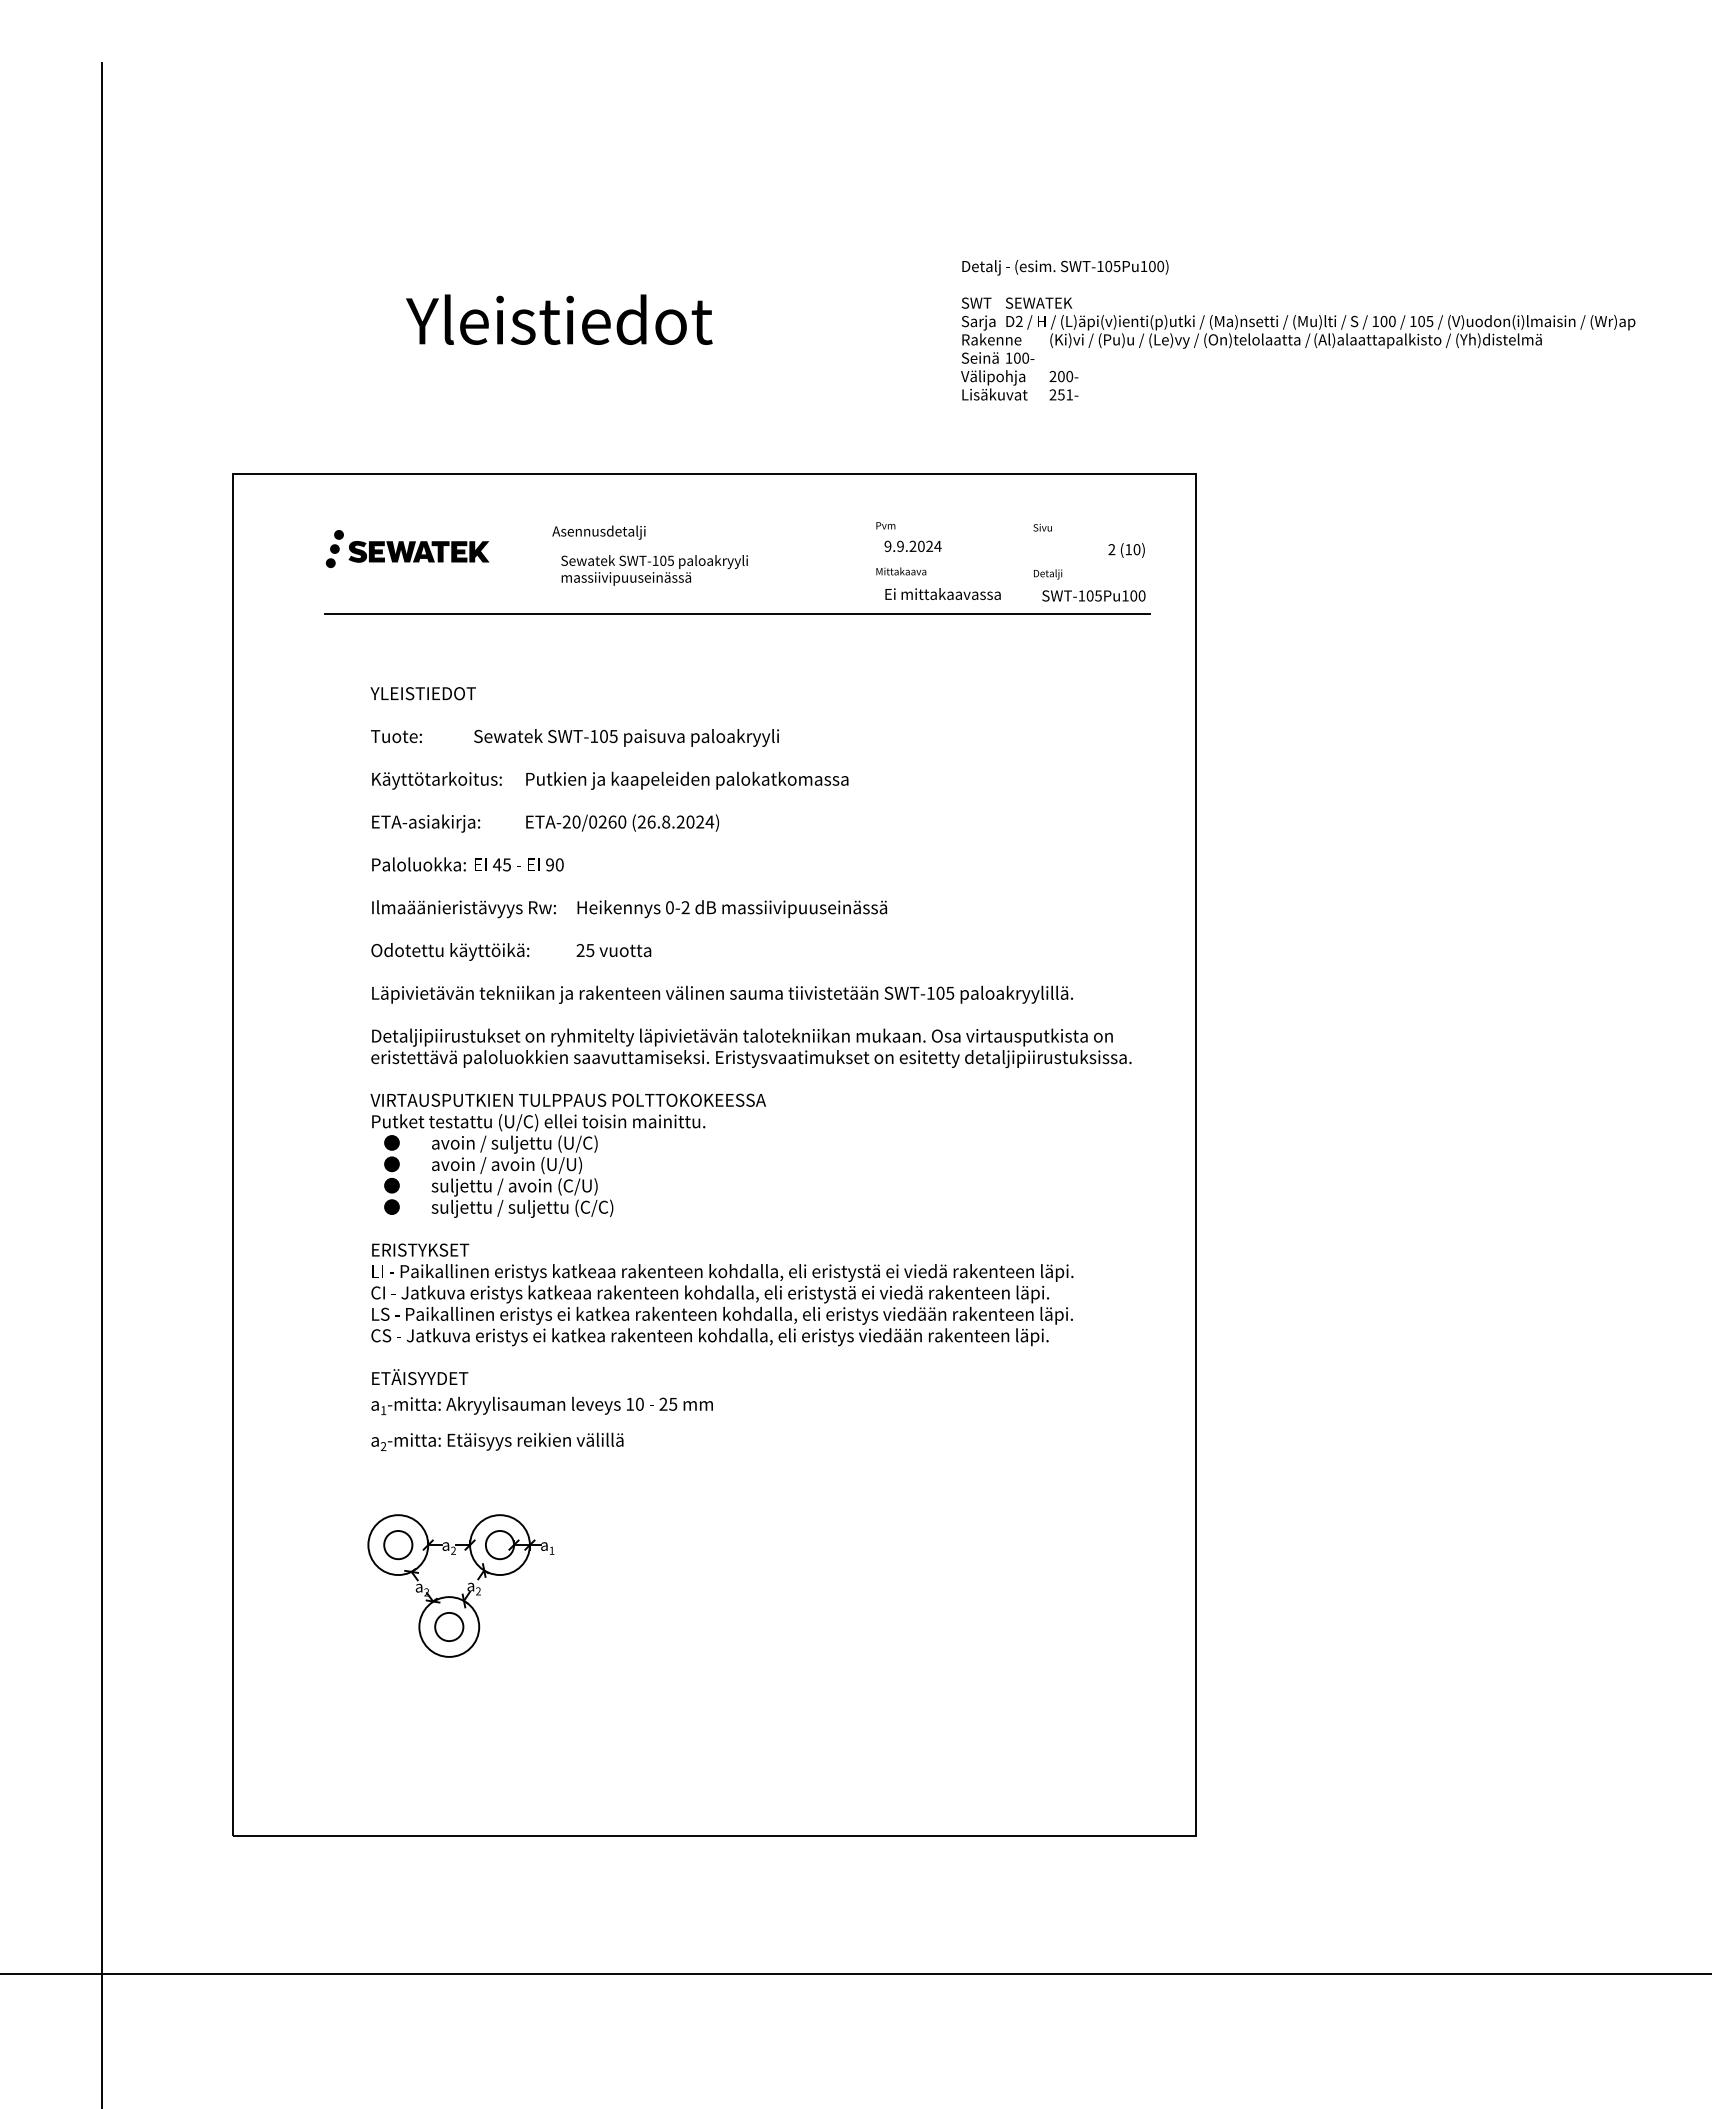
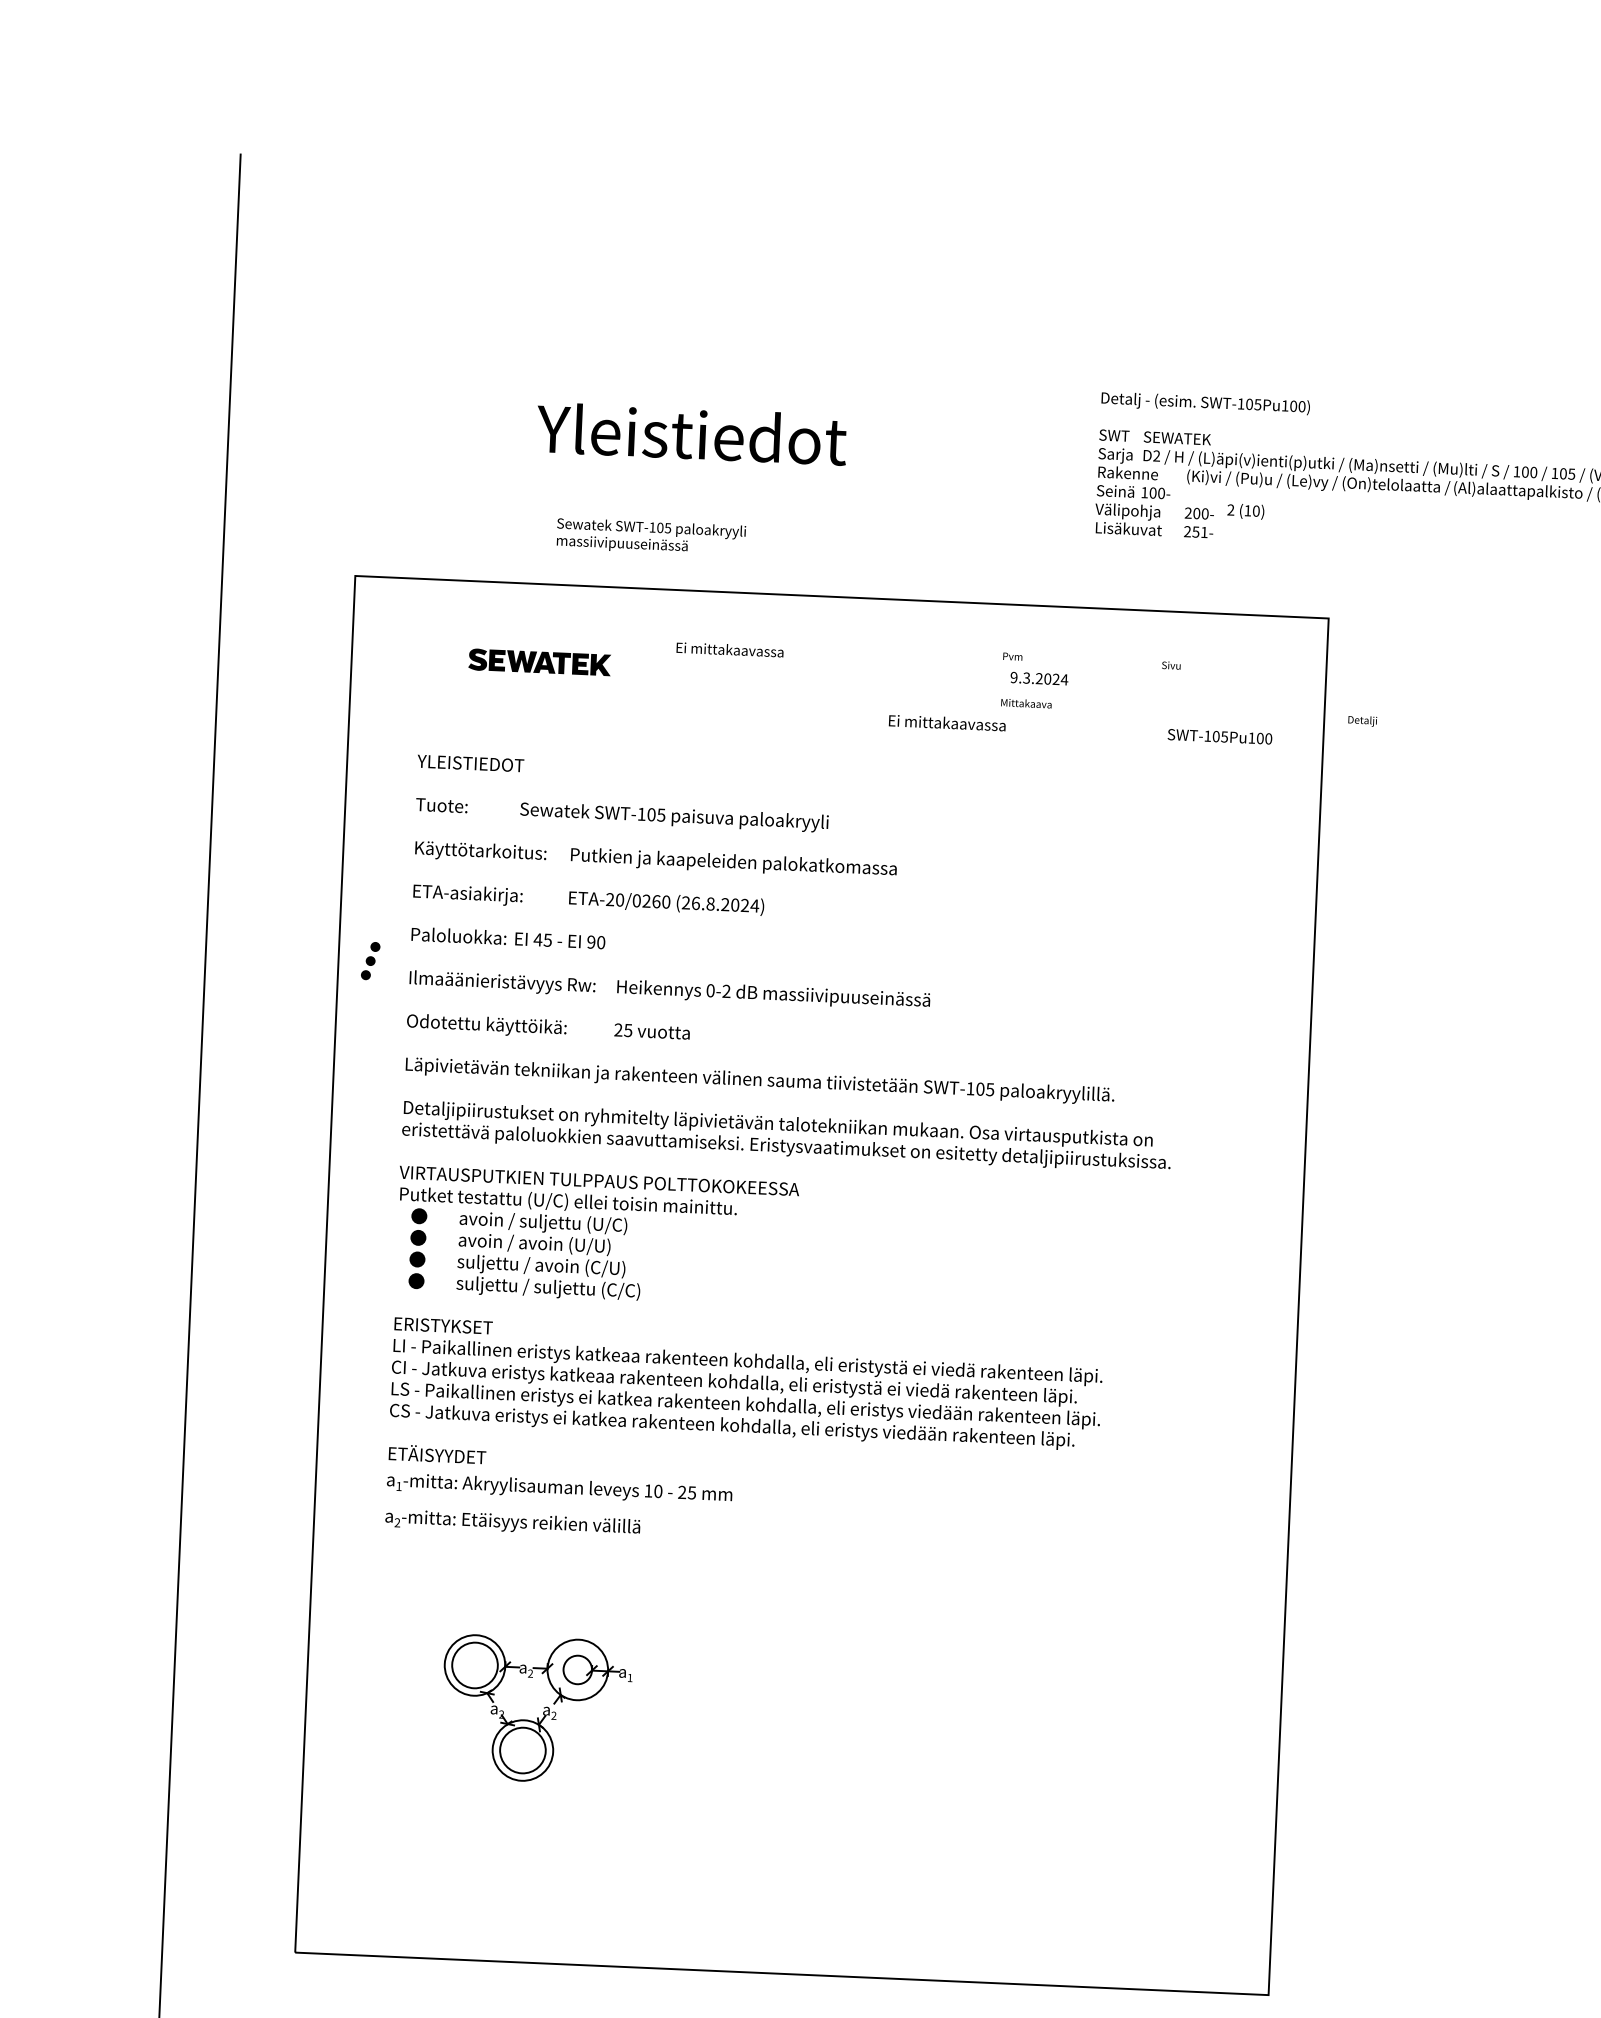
text: (605, 532) -> (729, 651), Asennusdetalji -> Ei mittakaavassa
text: (900, 546) -> (1026, 678), 9.9.2024 -> 9.3.2024
part: (334, 548) -> (370, 960), moved
text: (1126, 550) -> (1245, 511), moved
text: (654, 570) -> (651, 537), moved
text: (1048, 574) -> (1363, 721), moved
text: (942, 593) -> (946, 722), moved
line: (736, 613) -> (857, 738), removed
text: (750, 1068) -> (785, 1156), moved
circle: (398, 1544) -> (475, 1664), size x1.6
circle: (449, 1626) -> (523, 1750), size x1.6

